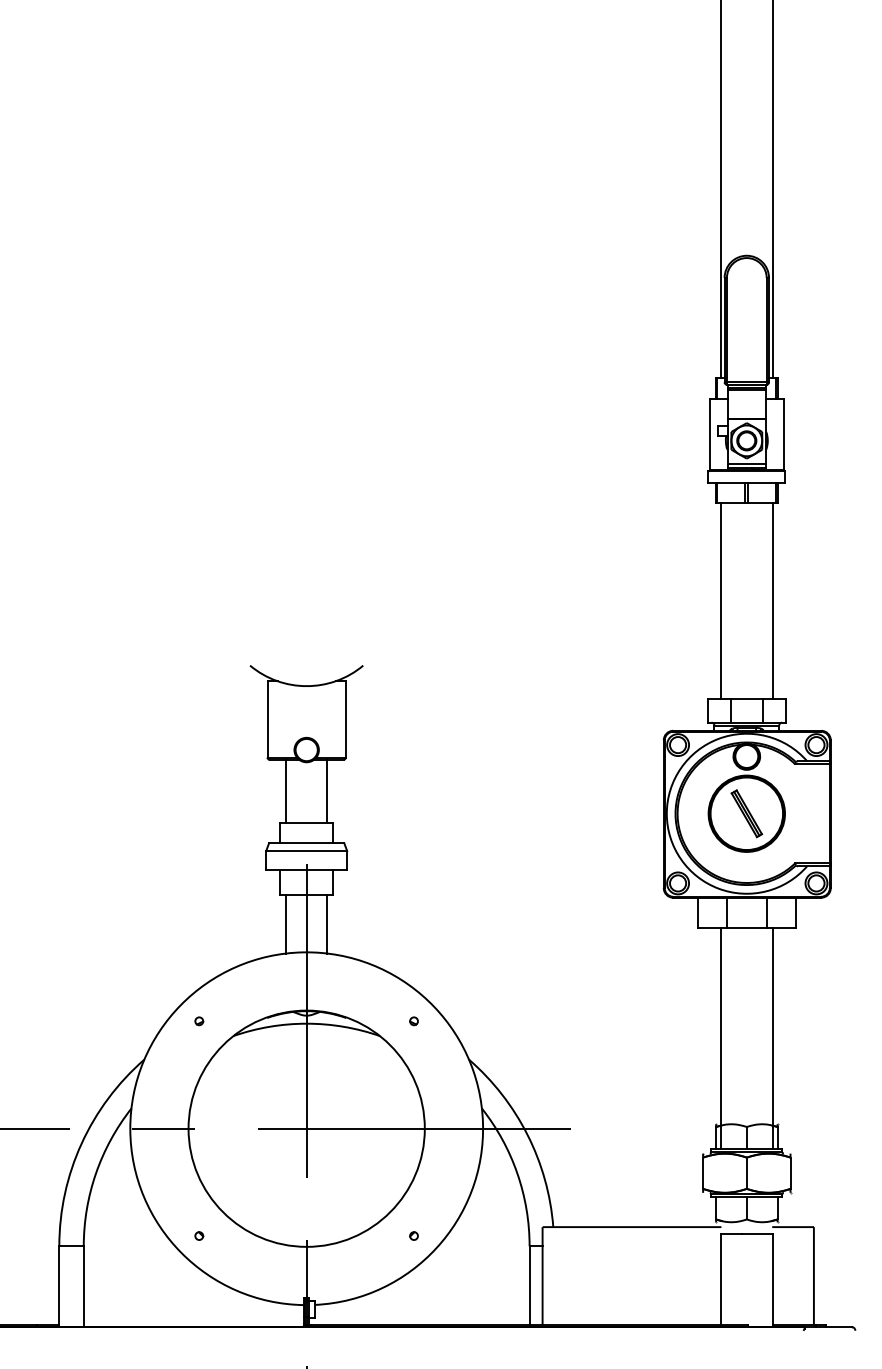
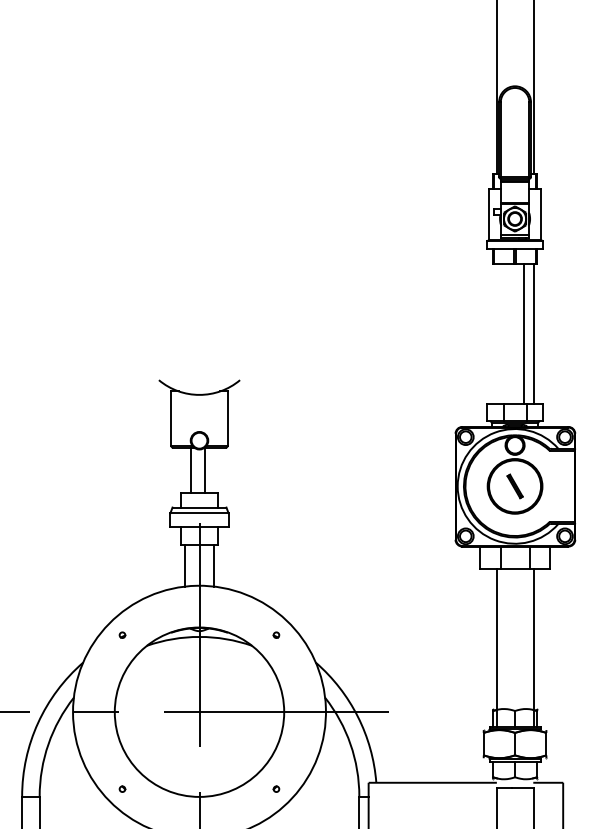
line: (720, 601) -> (523, 334), moved
line: (286, 790) -> (205, 469), moved
line: (327, 790) -> (190, 469), moved
part: (746, 813) -> (514, 486), size x0.7

